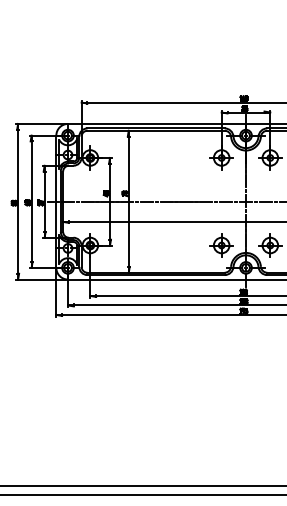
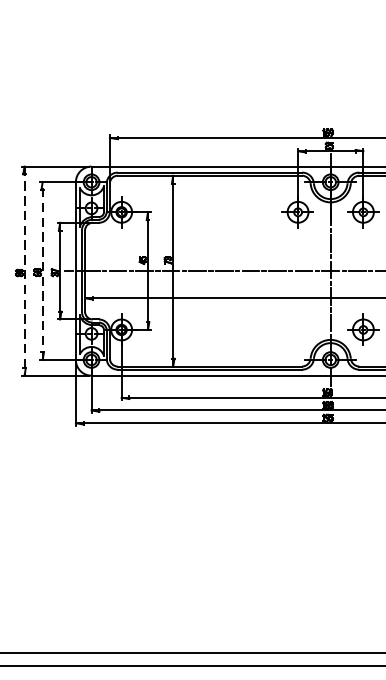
line: (18, 201) -> (25, 270), solid -> dashed
line: (31, 201) -> (42, 270), solid -> dashed
part: (221, 245) -> (297, 329), removed

